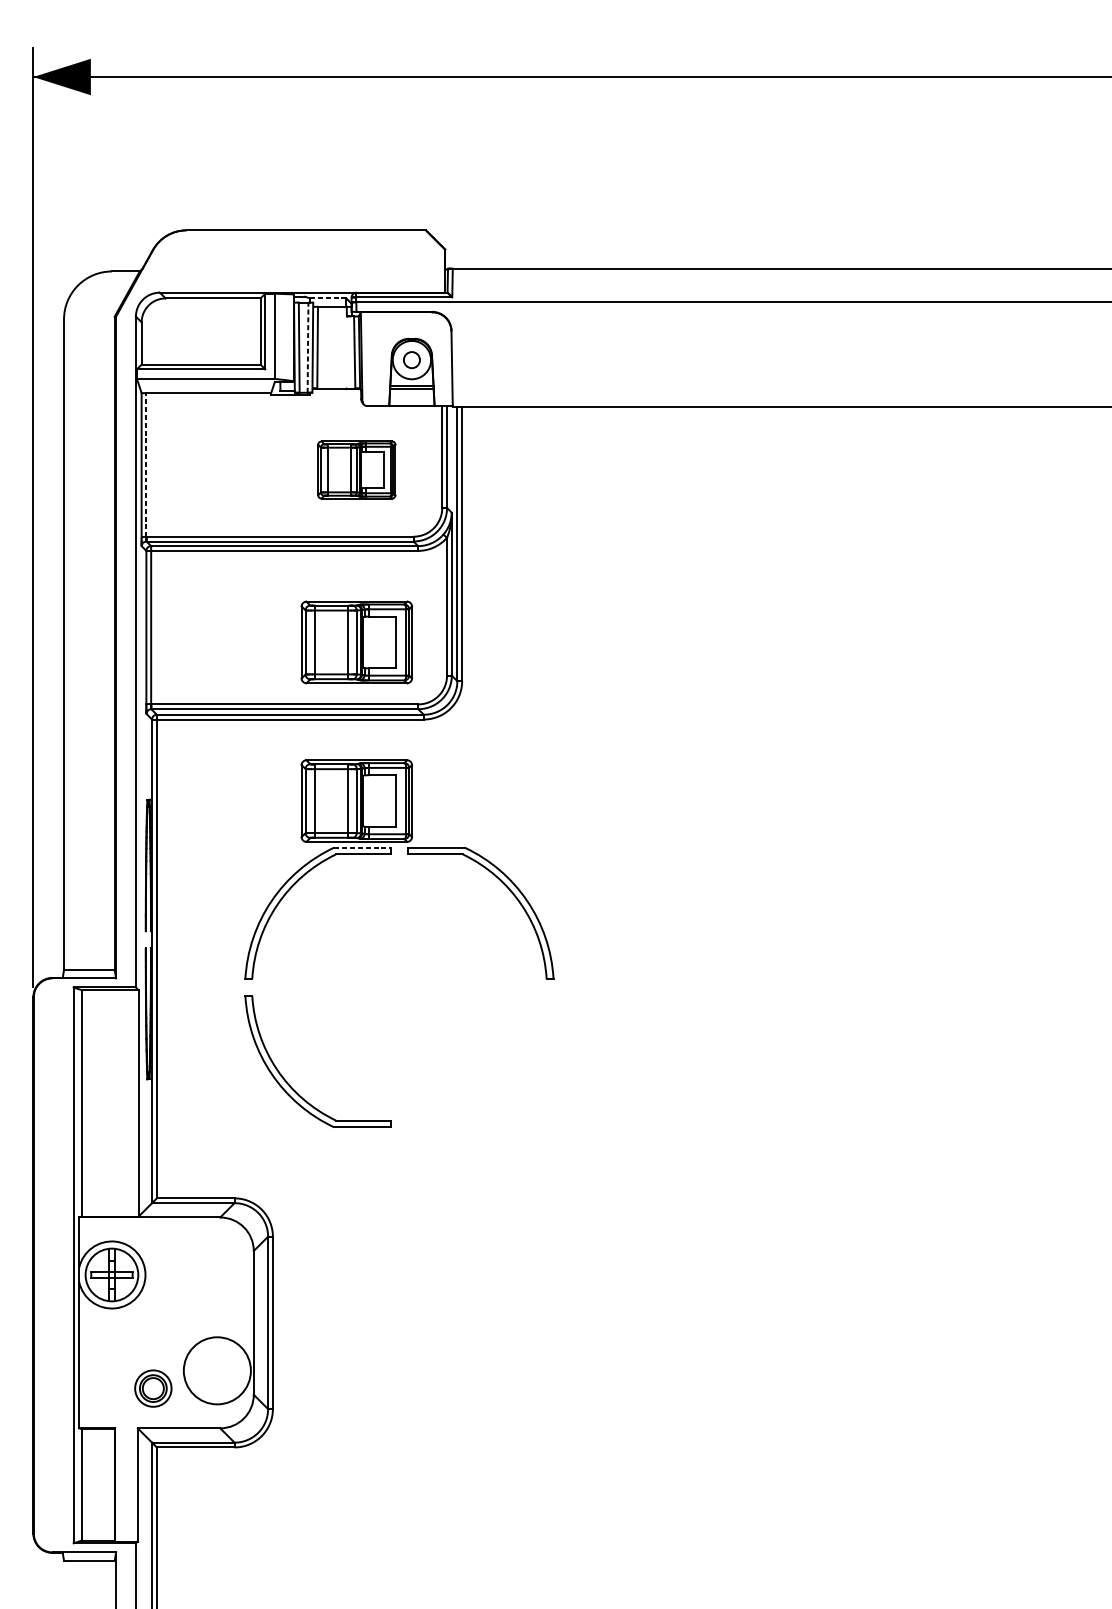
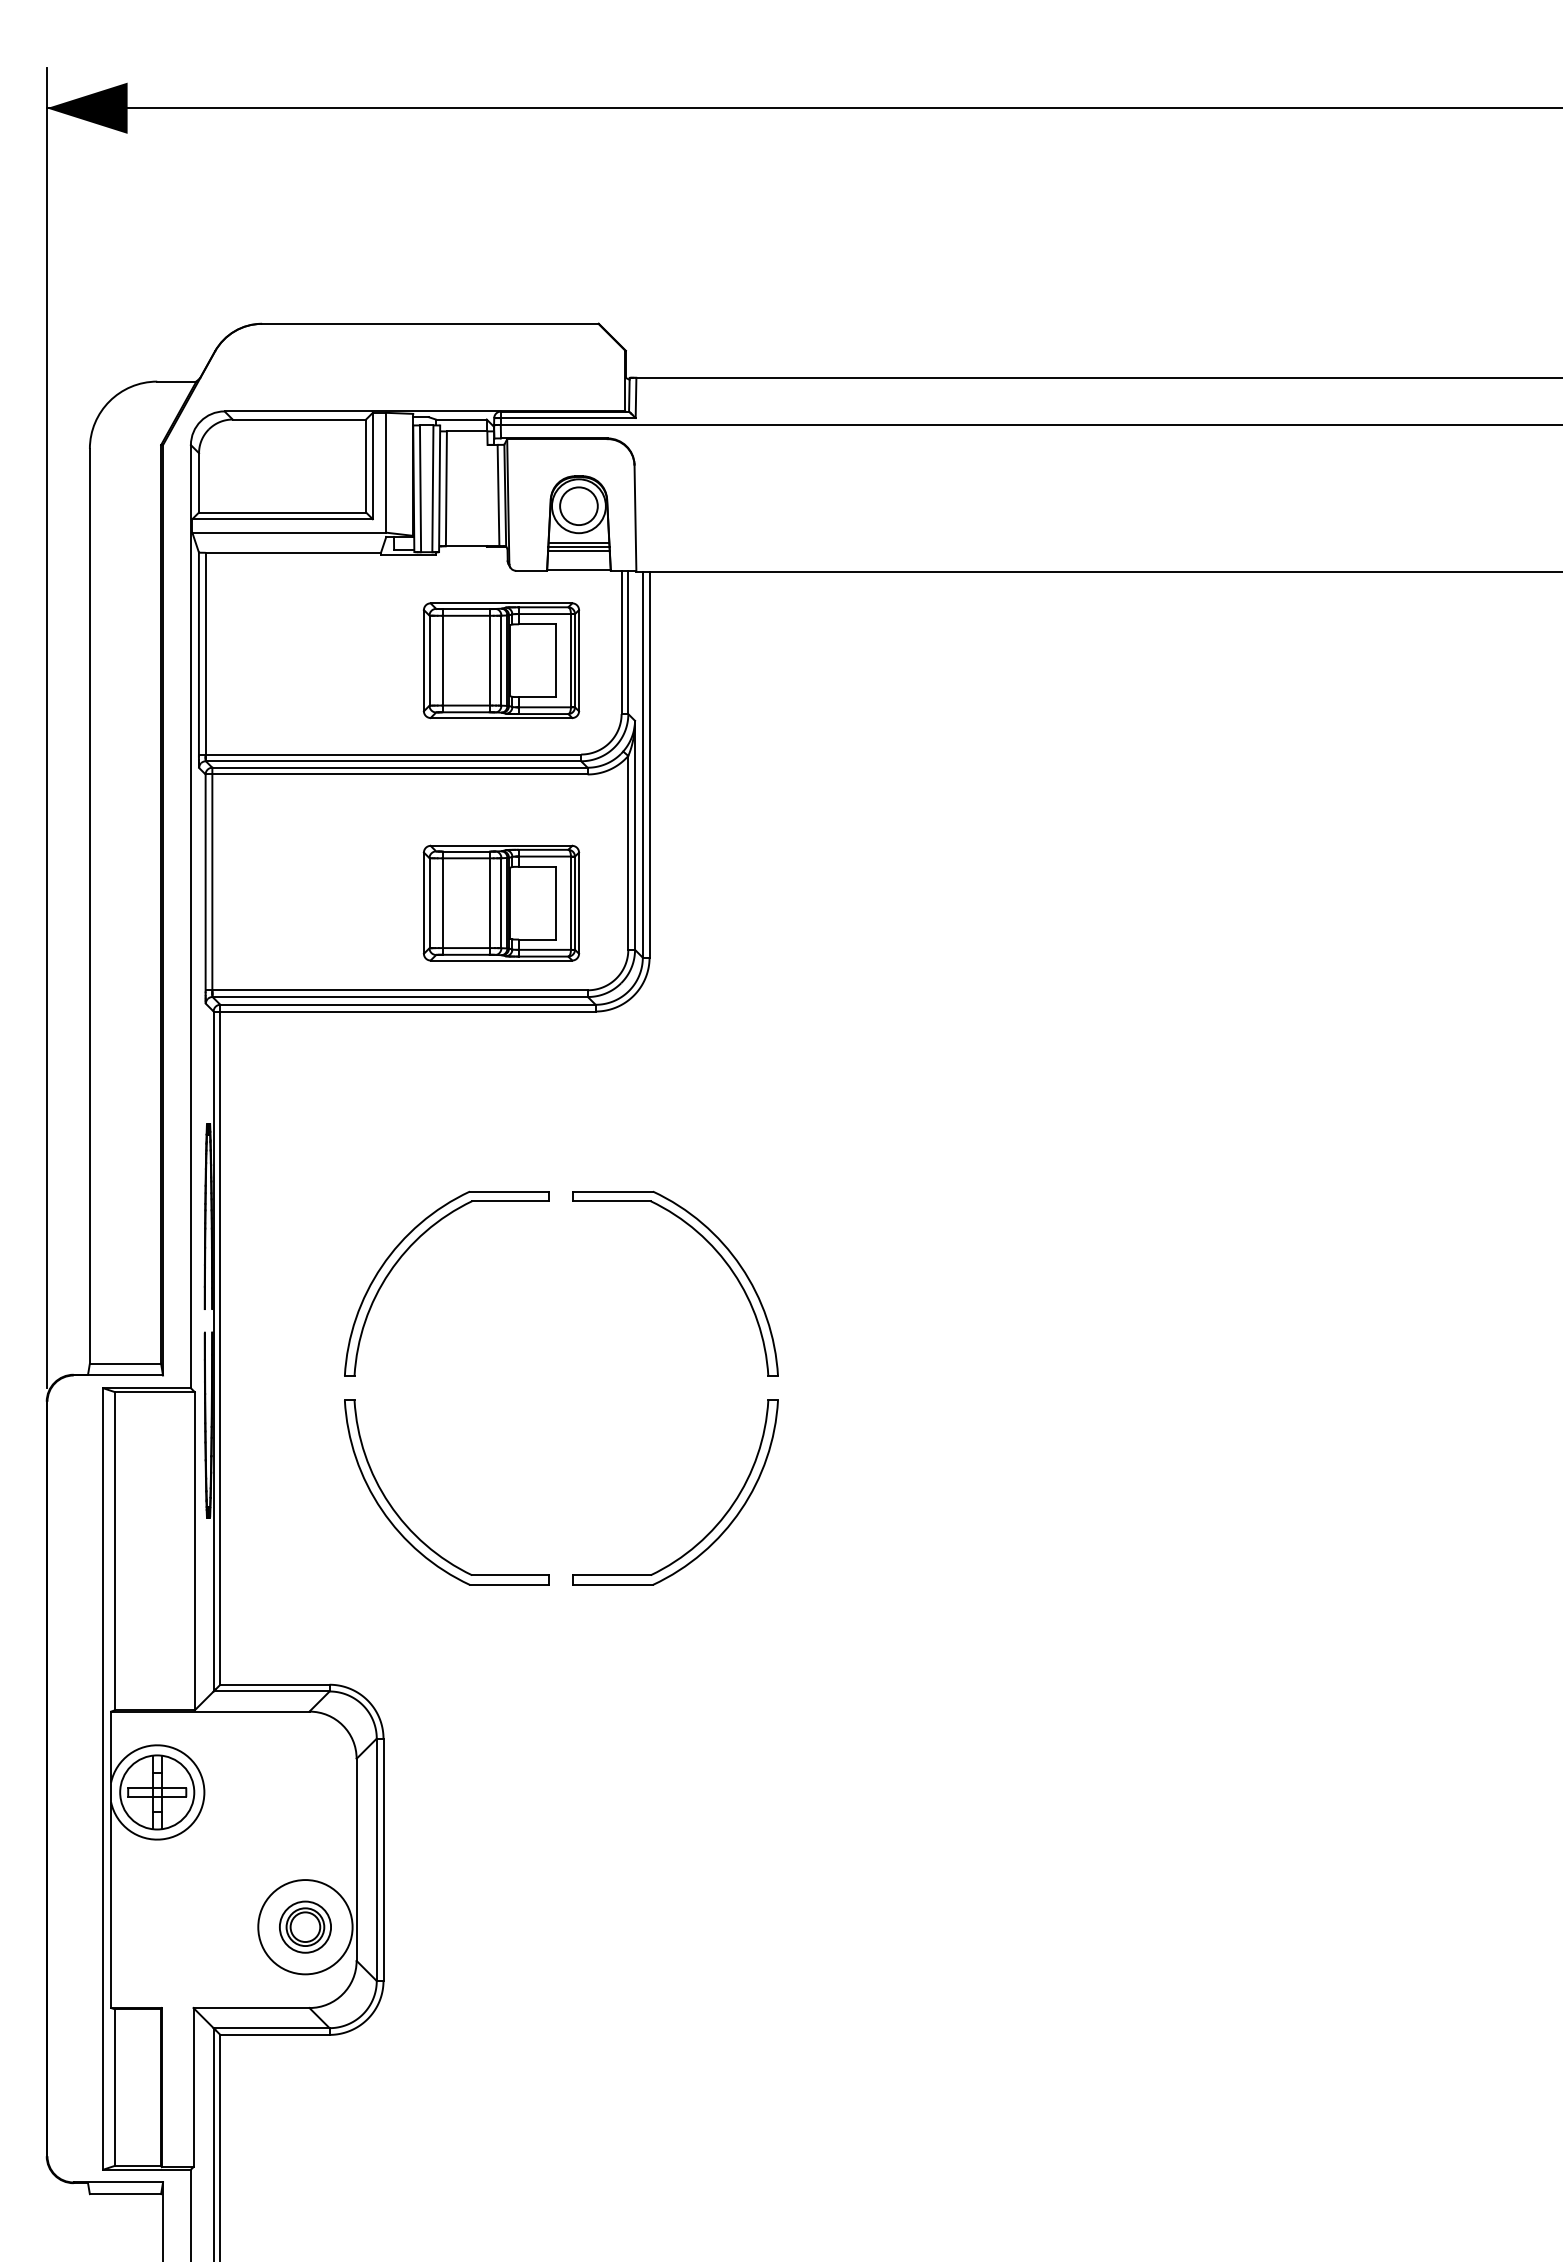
line: (327, 298) -> (460, 419), dashed -> solid
line: (307, 347) -> (432, 488), dashed -> solid
circle: (411, 360) -> (578, 506), size x1.67
line: (411, 392) -> (578, 551), added
line: (146, 464) -> (205, 653), dashed -> solid
part: (356, 469) -> (501, 660), size x1.43
part: (356, 800) -> (501, 1125), removed
line: (362, 847) -> (509, 1191), dashed -> solid
part: (506, 1087) -> (712, 1528), added
part: (153, 1388) -> (305, 1926), moved

